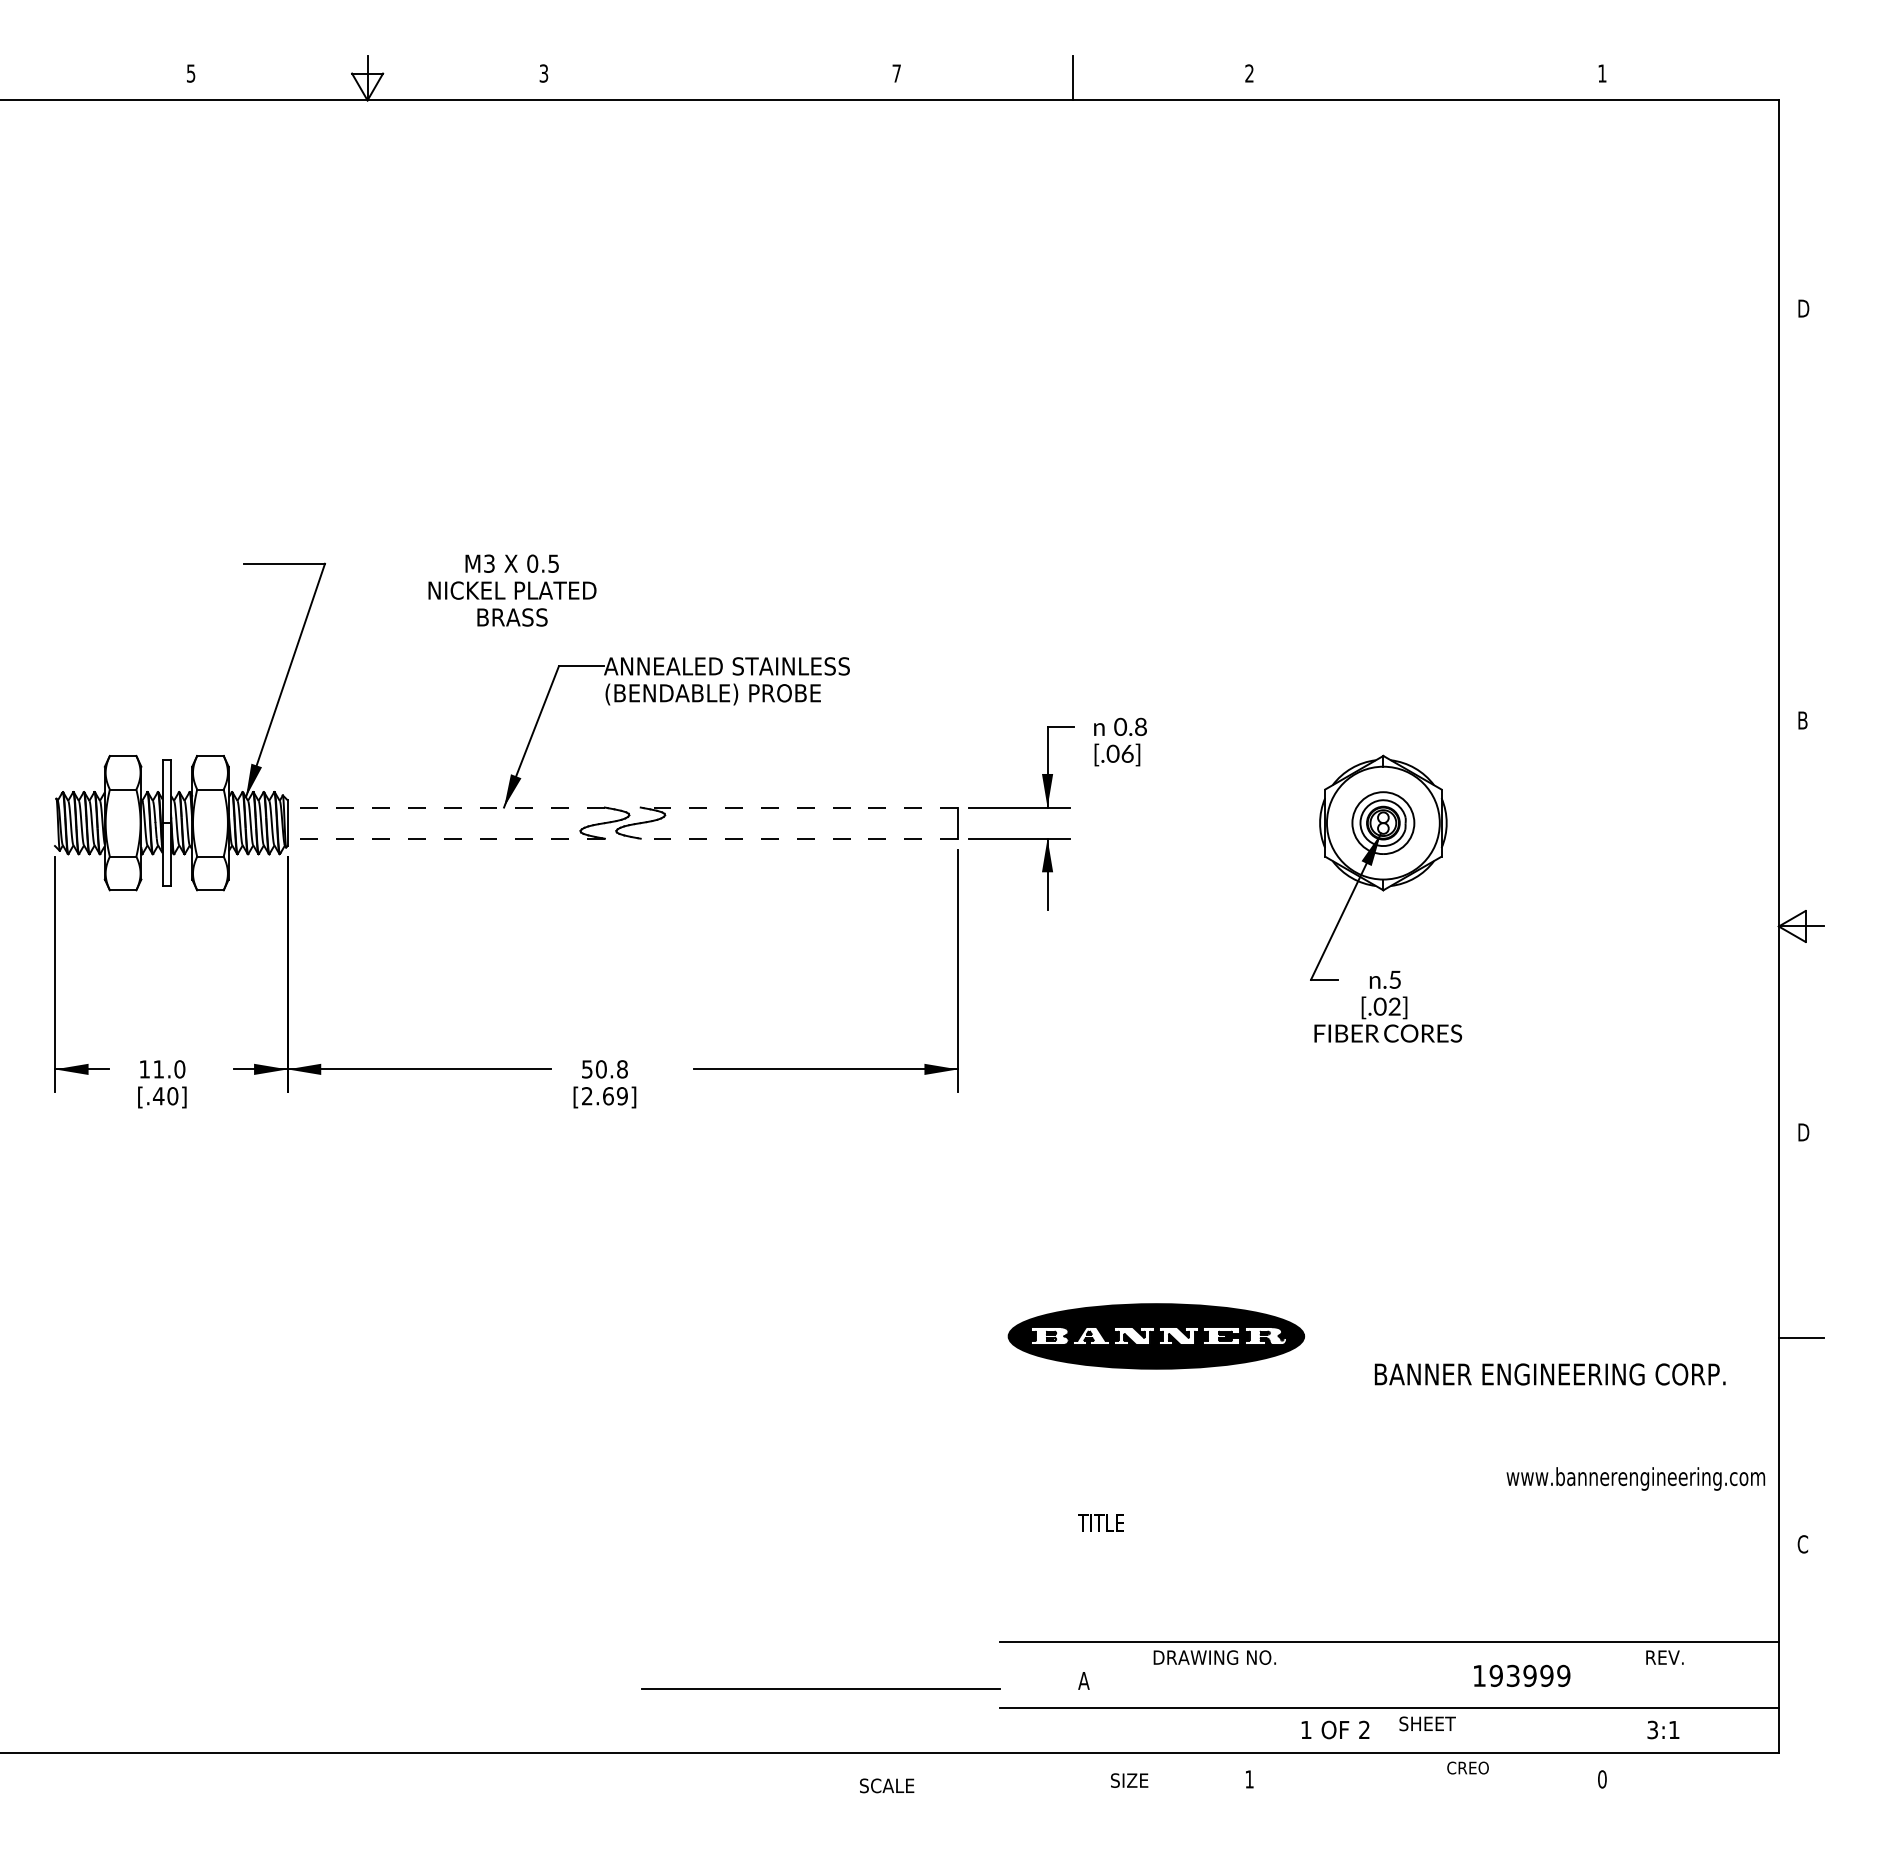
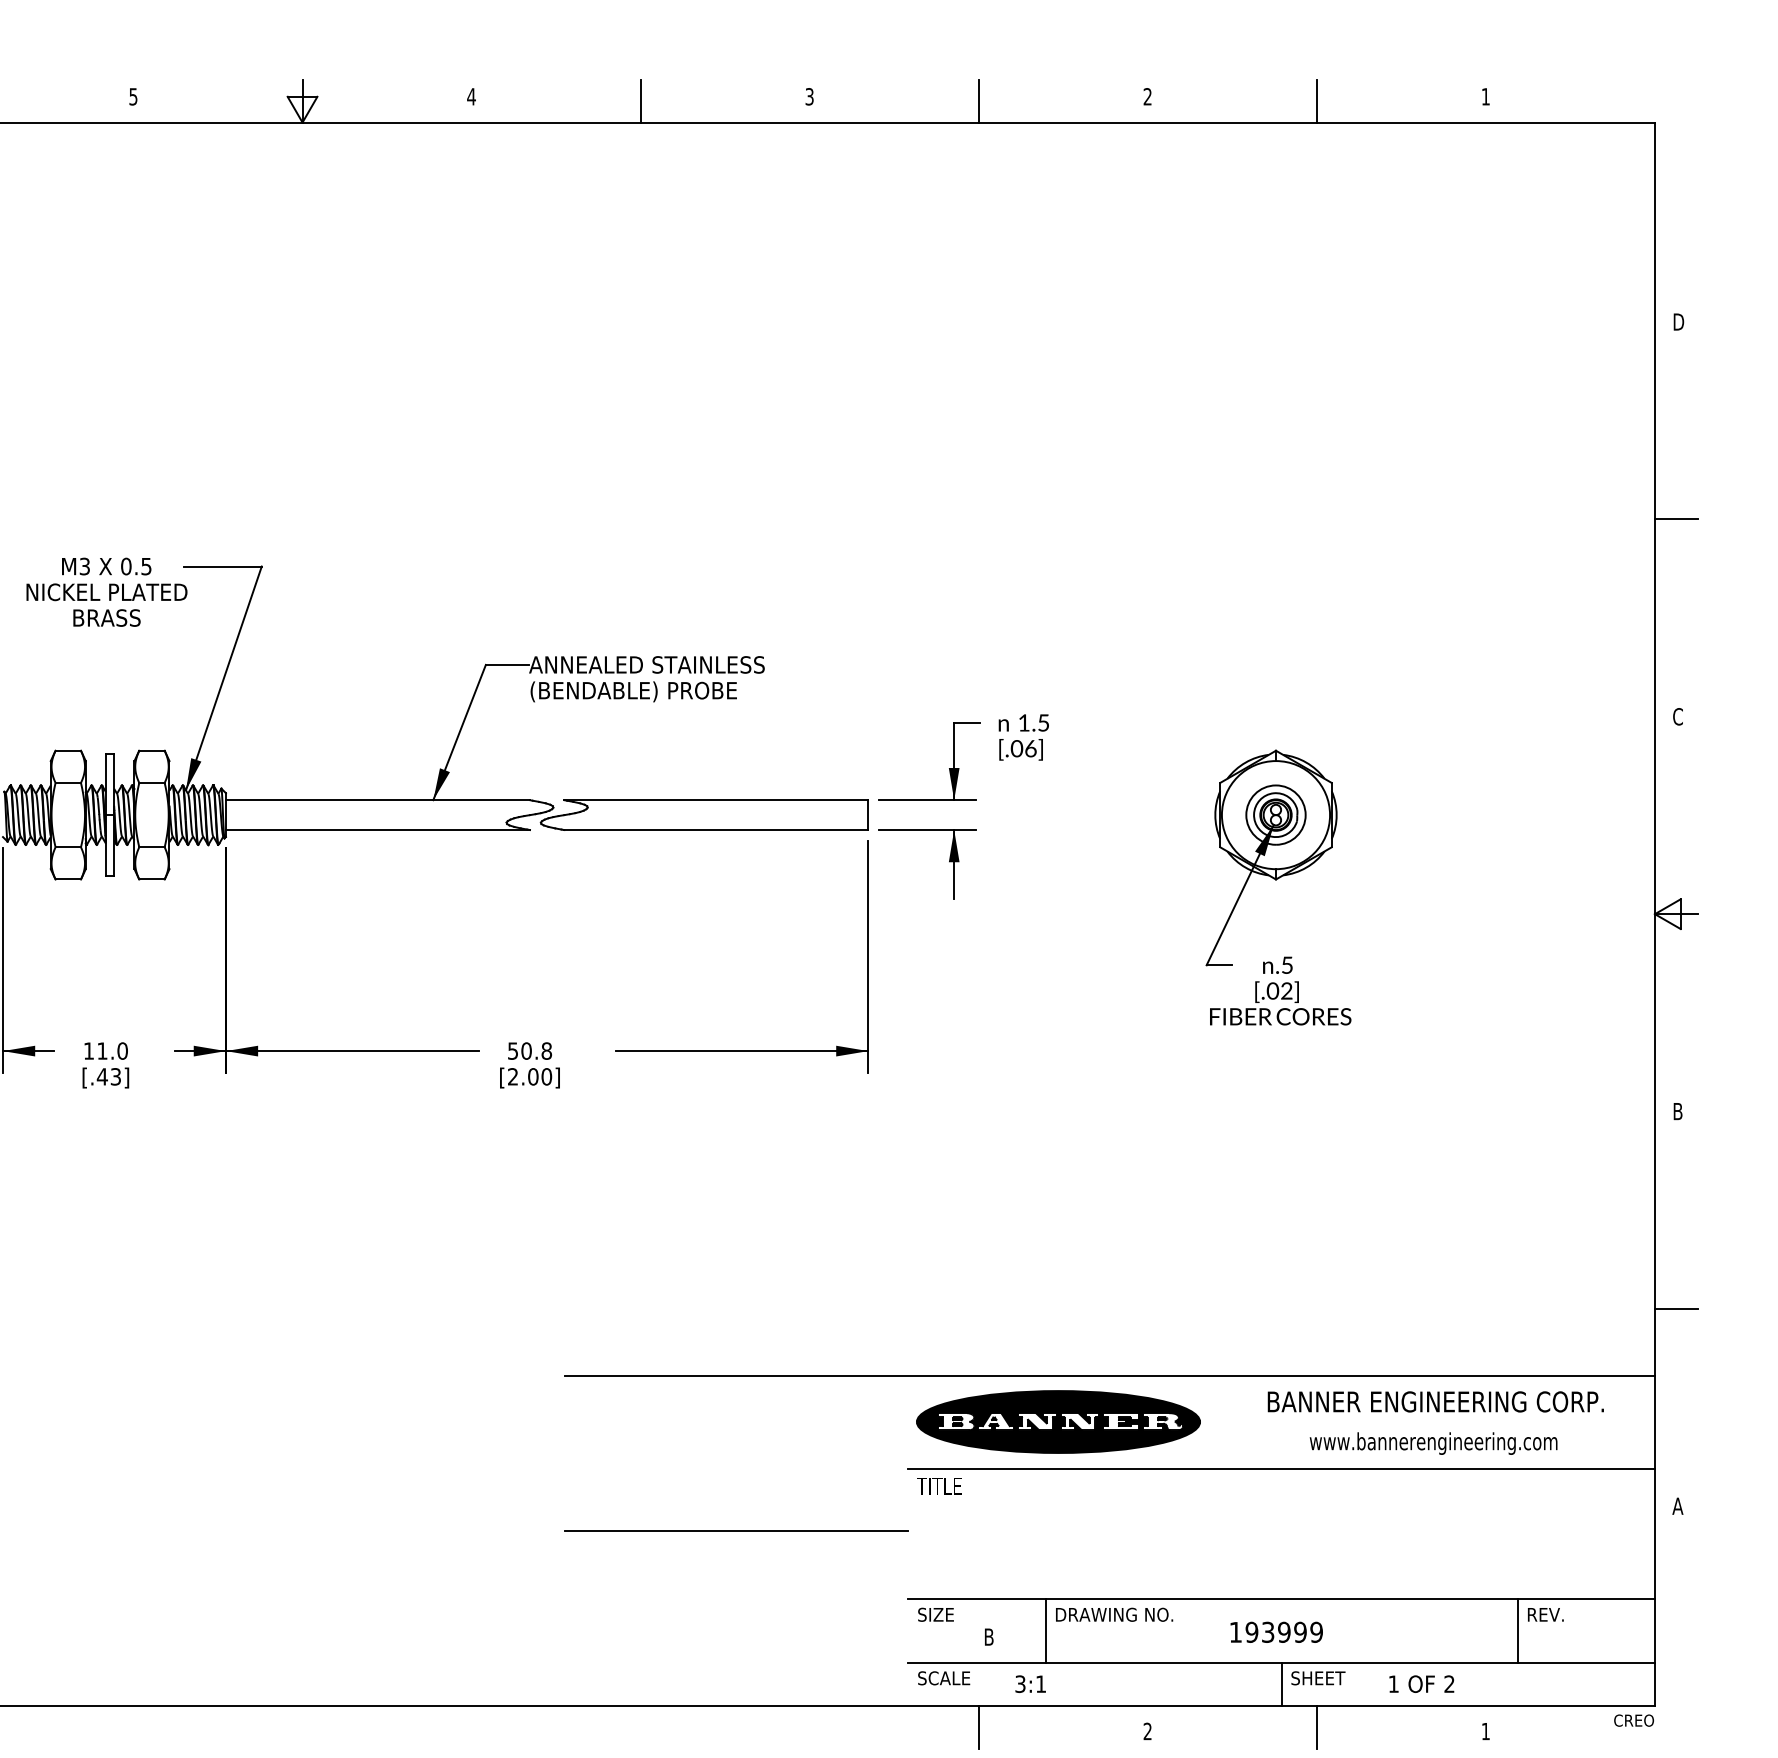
text: (543, 73) -> (471, 96), 3 -> 4
text: (896, 73) -> (809, 96), 7 -> 3
line: (720, 77) -> (640, 100), added
line: (1426, 77) -> (1317, 100), added
line: (1800, 514) -> (1675, 519), added
text: (512, 590) -> (106, 592), moved
text: (1802, 720) -> (1677, 716), B -> C
text: (1130, 726) -> (1033, 722), 0.8 -> 1.5
line: (446, 807) -> (378, 800), dashed -> solid
line: (799, 807) -> (716, 800), dashed -> solid
line: (446, 838) -> (378, 829), dashed -> solid
line: (799, 838) -> (716, 829), dashed -> solid
text: (172, 1096) -> (115, 1077), [.40] -> [.43]
text: (615, 1096) -> (540, 1077), [2.69] -> [2.00]
text: (1804, 1132) -> (1679, 1111), D -> B
part: (1156, 1336) -> (1058, 1422), moved
text: (1549, 1374) -> (1435, 1401), moved
line: (1209, 1408) -> (1109, 1376), added
text: (1635, 1478) -> (1433, 1443), moved
line: (1388, 1505) -> (1280, 1469), added
text: (1100, 1522) -> (938, 1485), moved
text: (1802, 1544) -> (1677, 1506), C -> A
line: (1143, 1674) -> (1046, 1630), added
line: (1635, 1674) -> (1517, 1630), added
text: (1522, 1675) -> (1277, 1631), moved
text: (1083, 1680) -> (988, 1636), A -> B
line: (820, 1688) -> (736, 1530), moved
text: (1335, 1729) -> (1421, 1683), moved
line: (1389, 1729) -> (1281, 1683), added
text: (1663, 1729) -> (1030, 1683), moved
text: (1467, 1767) -> (1633, 1720), moved
line: (1073, 1774) -> (979, 1726), added
line: (1426, 1774) -> (1317, 1726), added
text: (1249, 1779) -> (1147, 1731), 1 -> 2
text: (1602, 1779) -> (1485, 1731), 0 -> 1
text: (1129, 1780) -> (935, 1614), moved
text: (887, 1785) -> (944, 1677), moved

